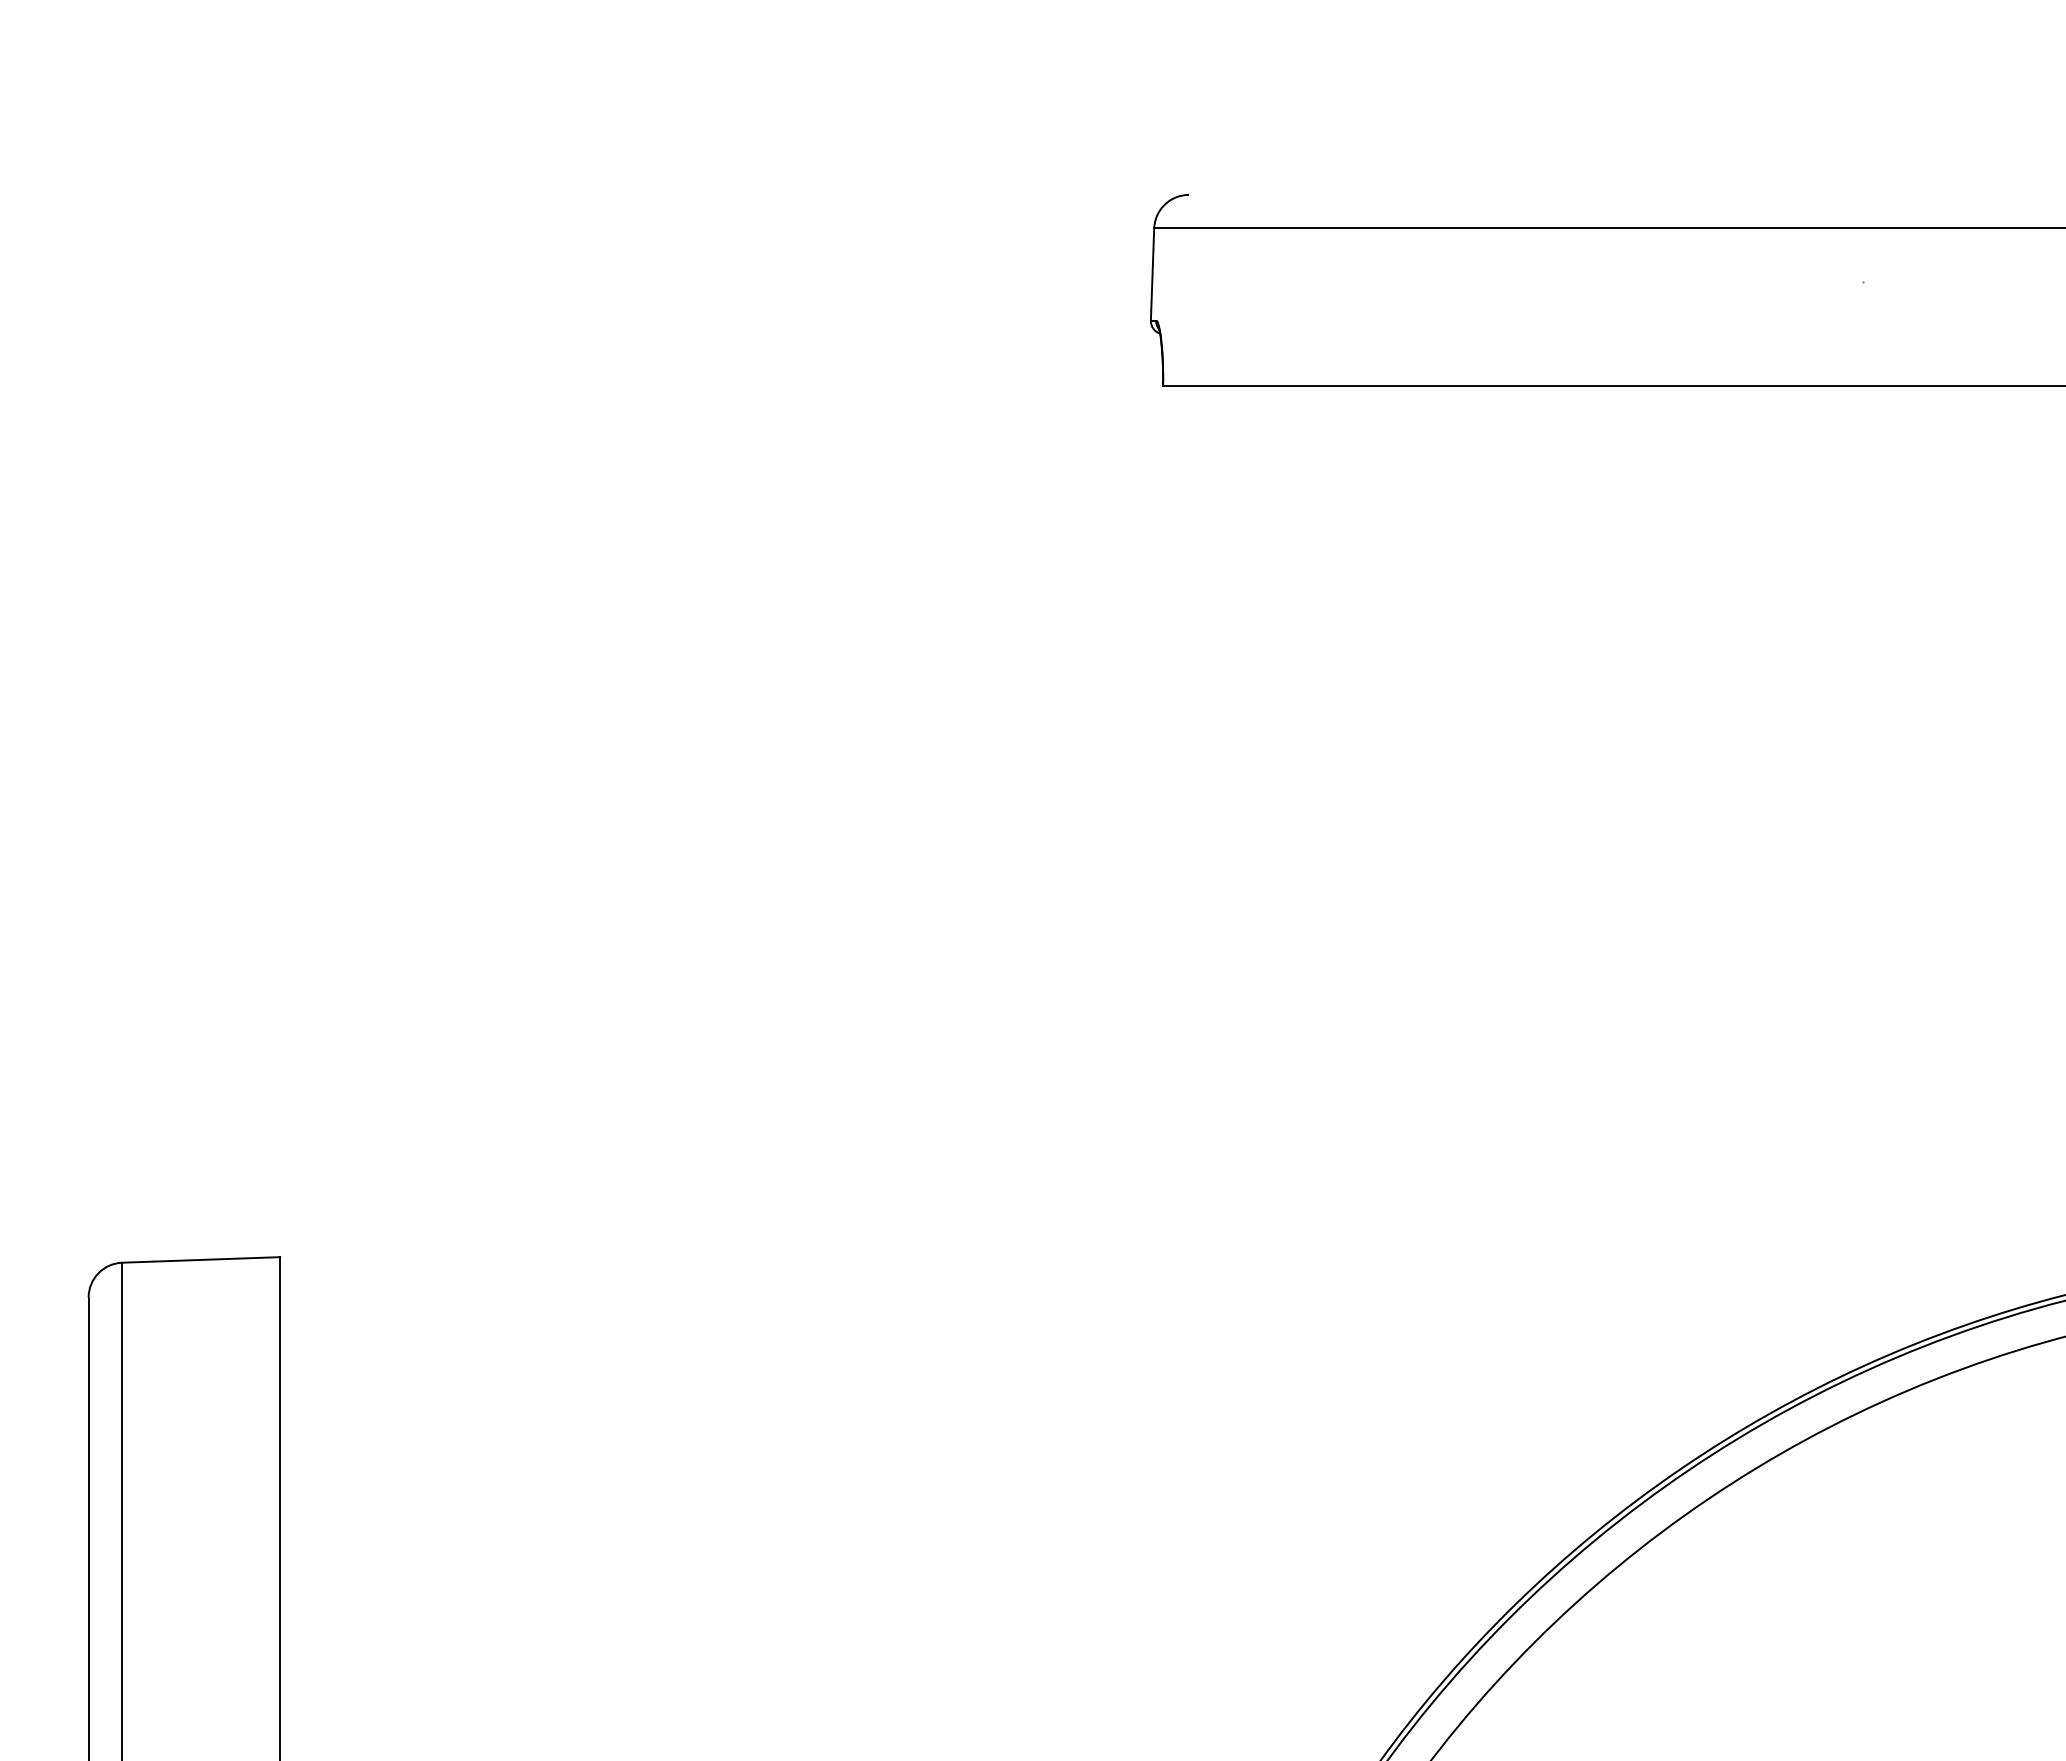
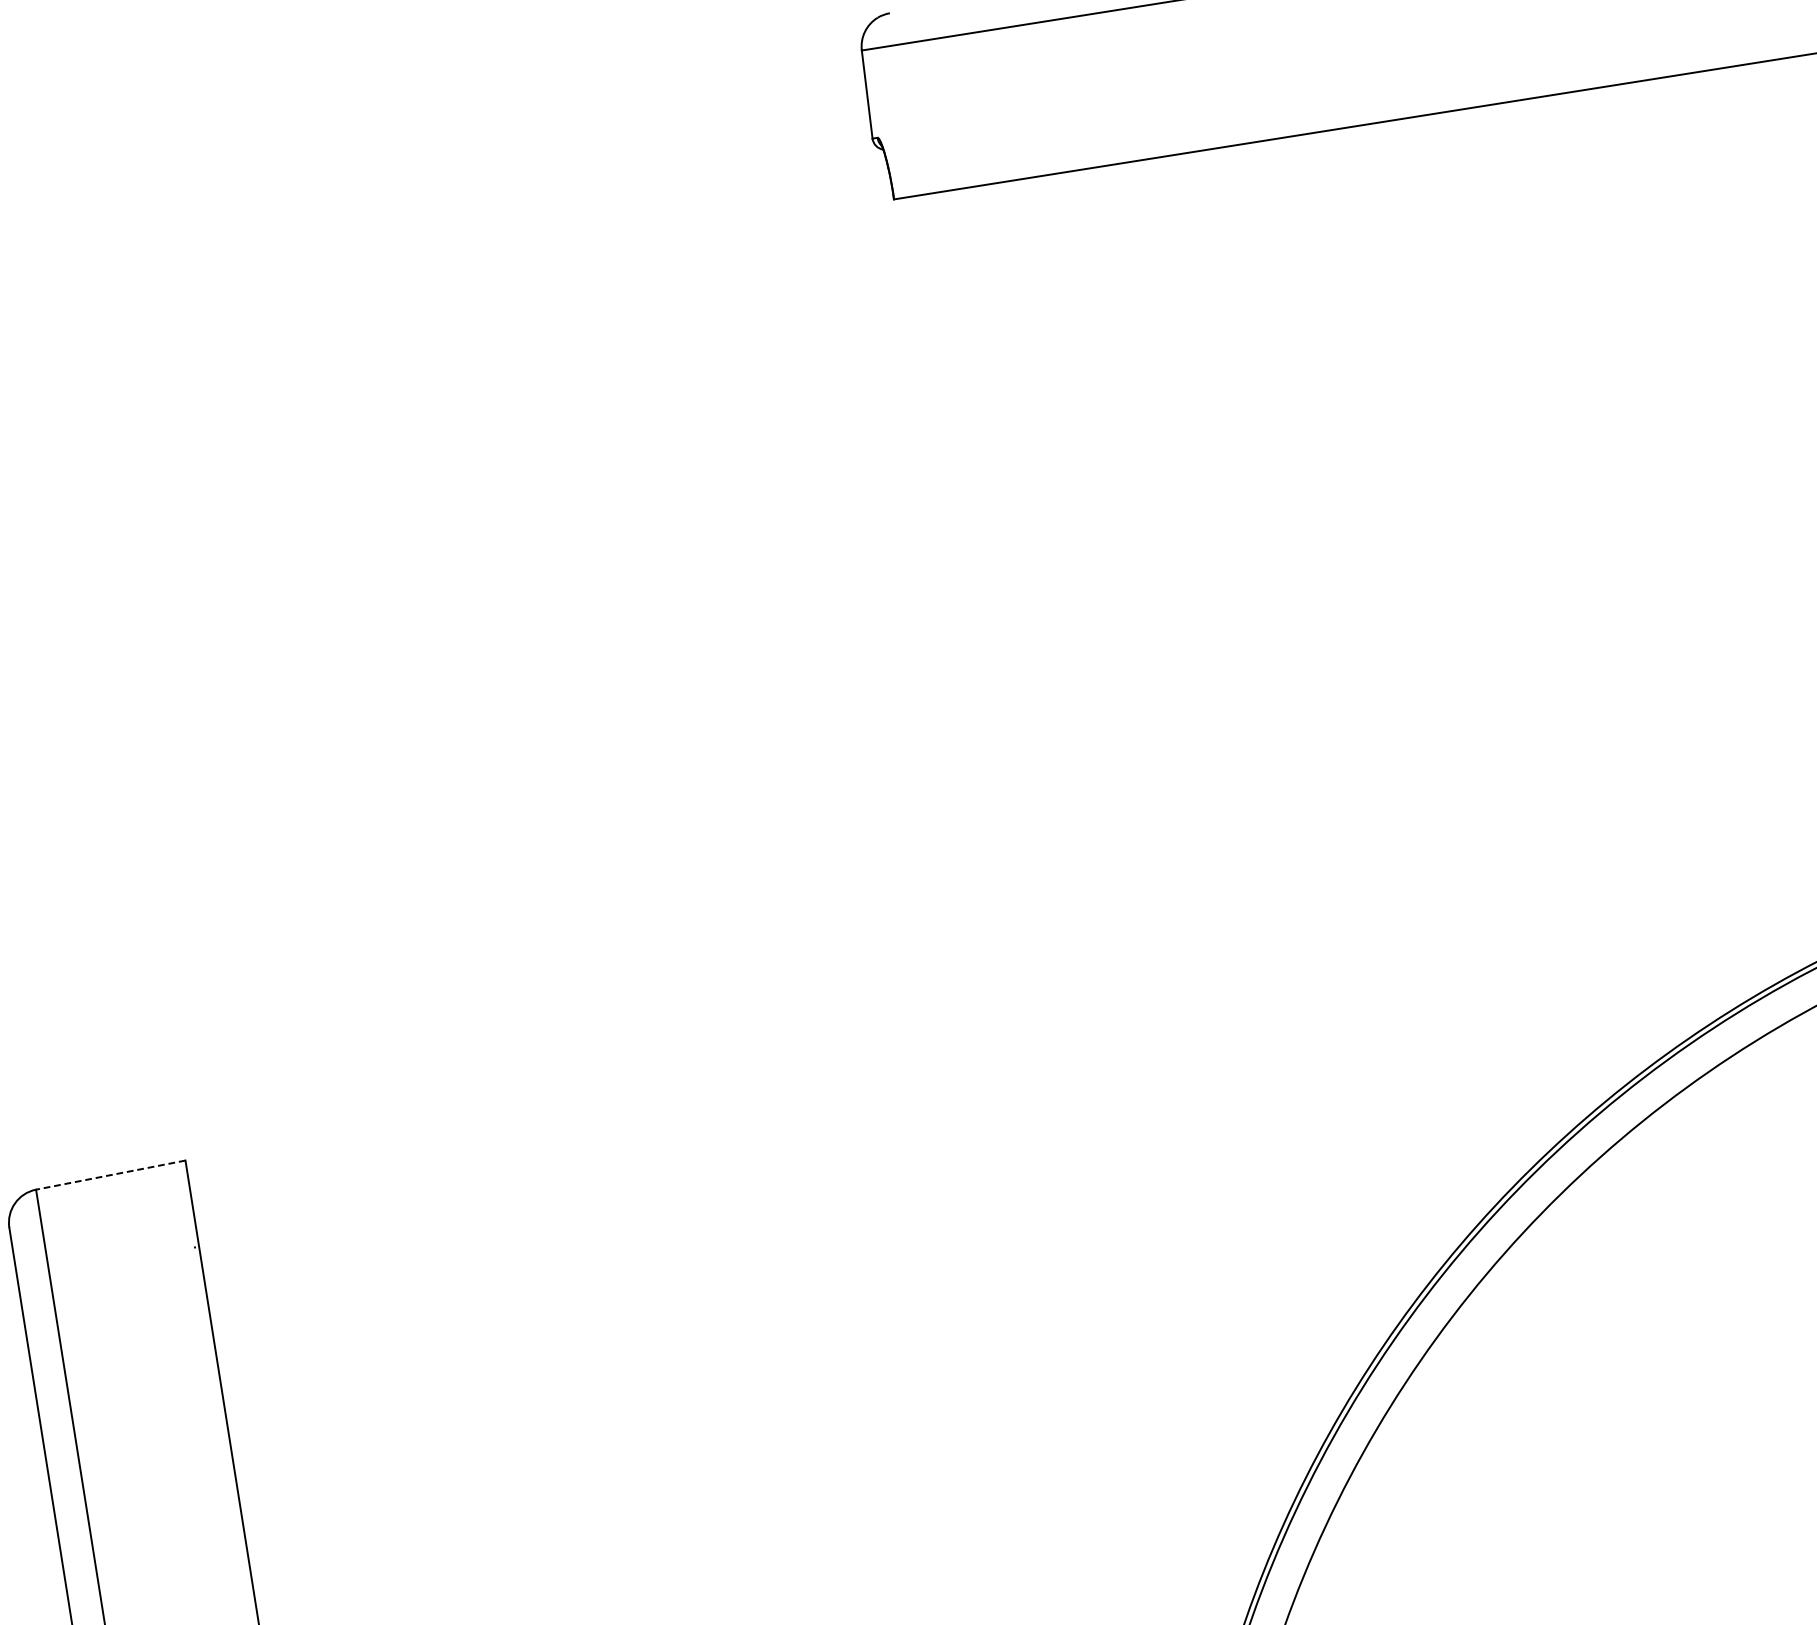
line: (200, 1259) -> (110, 1174), solid -> dashed

